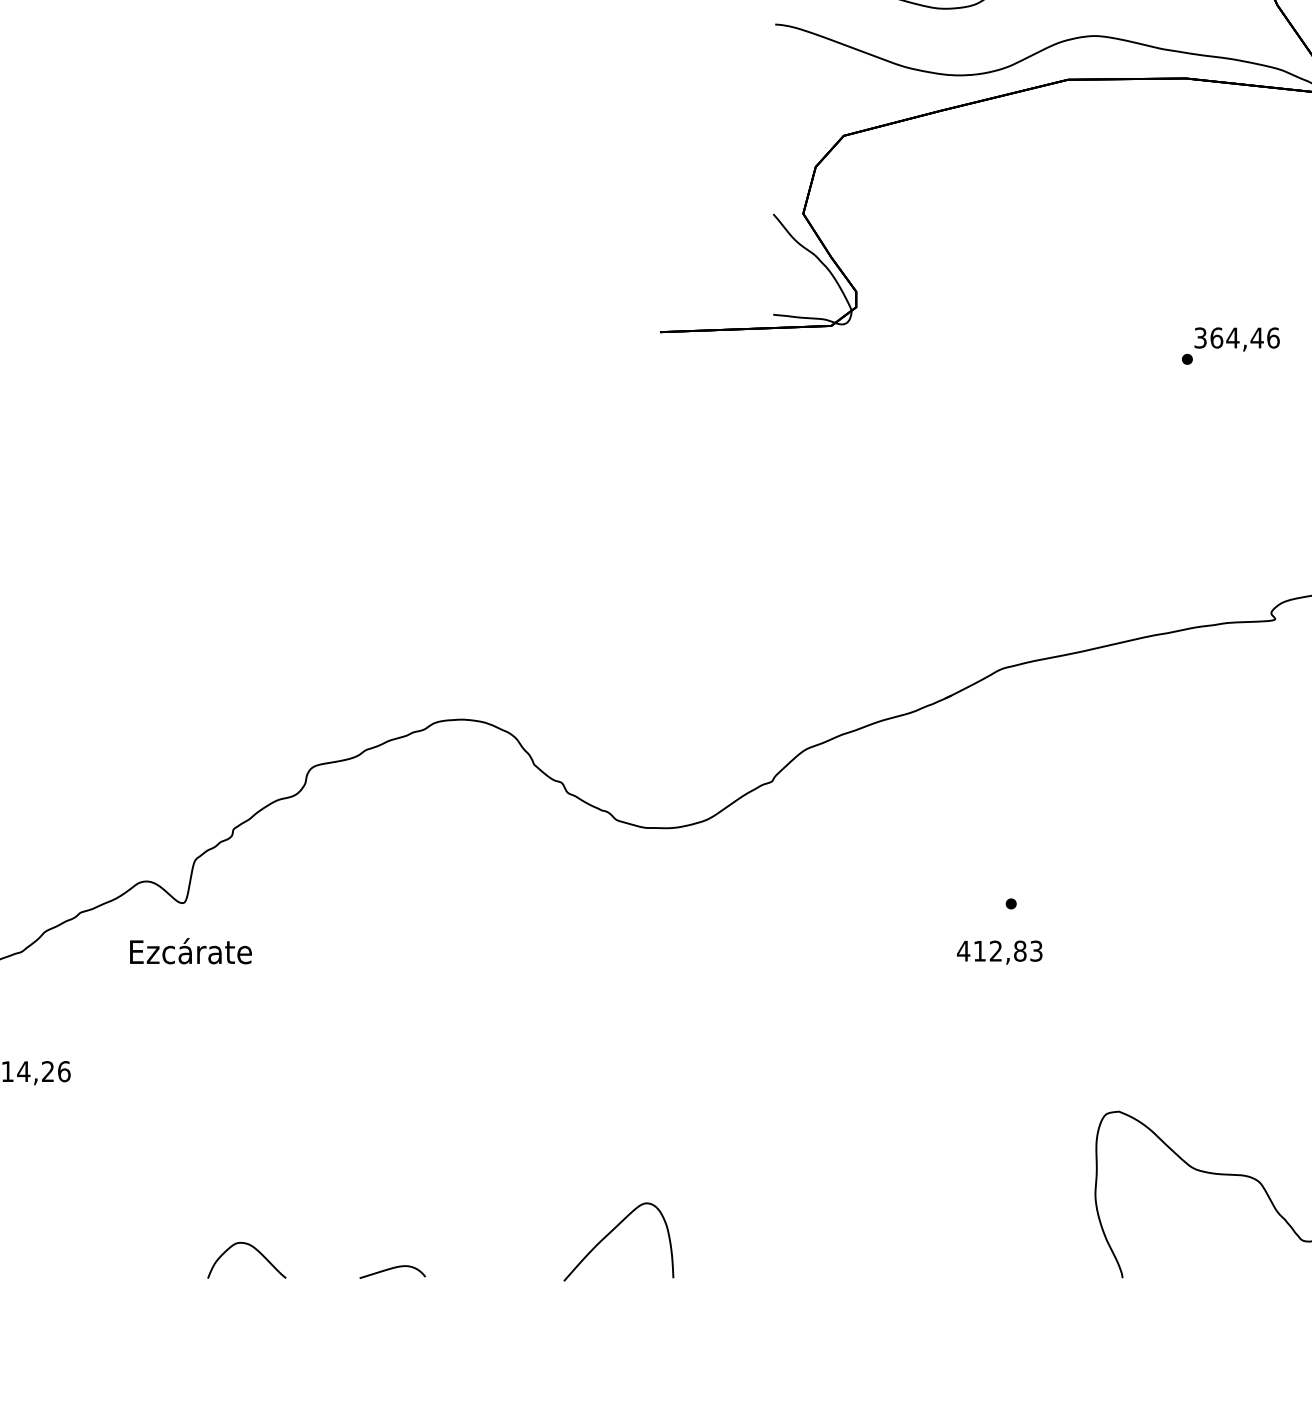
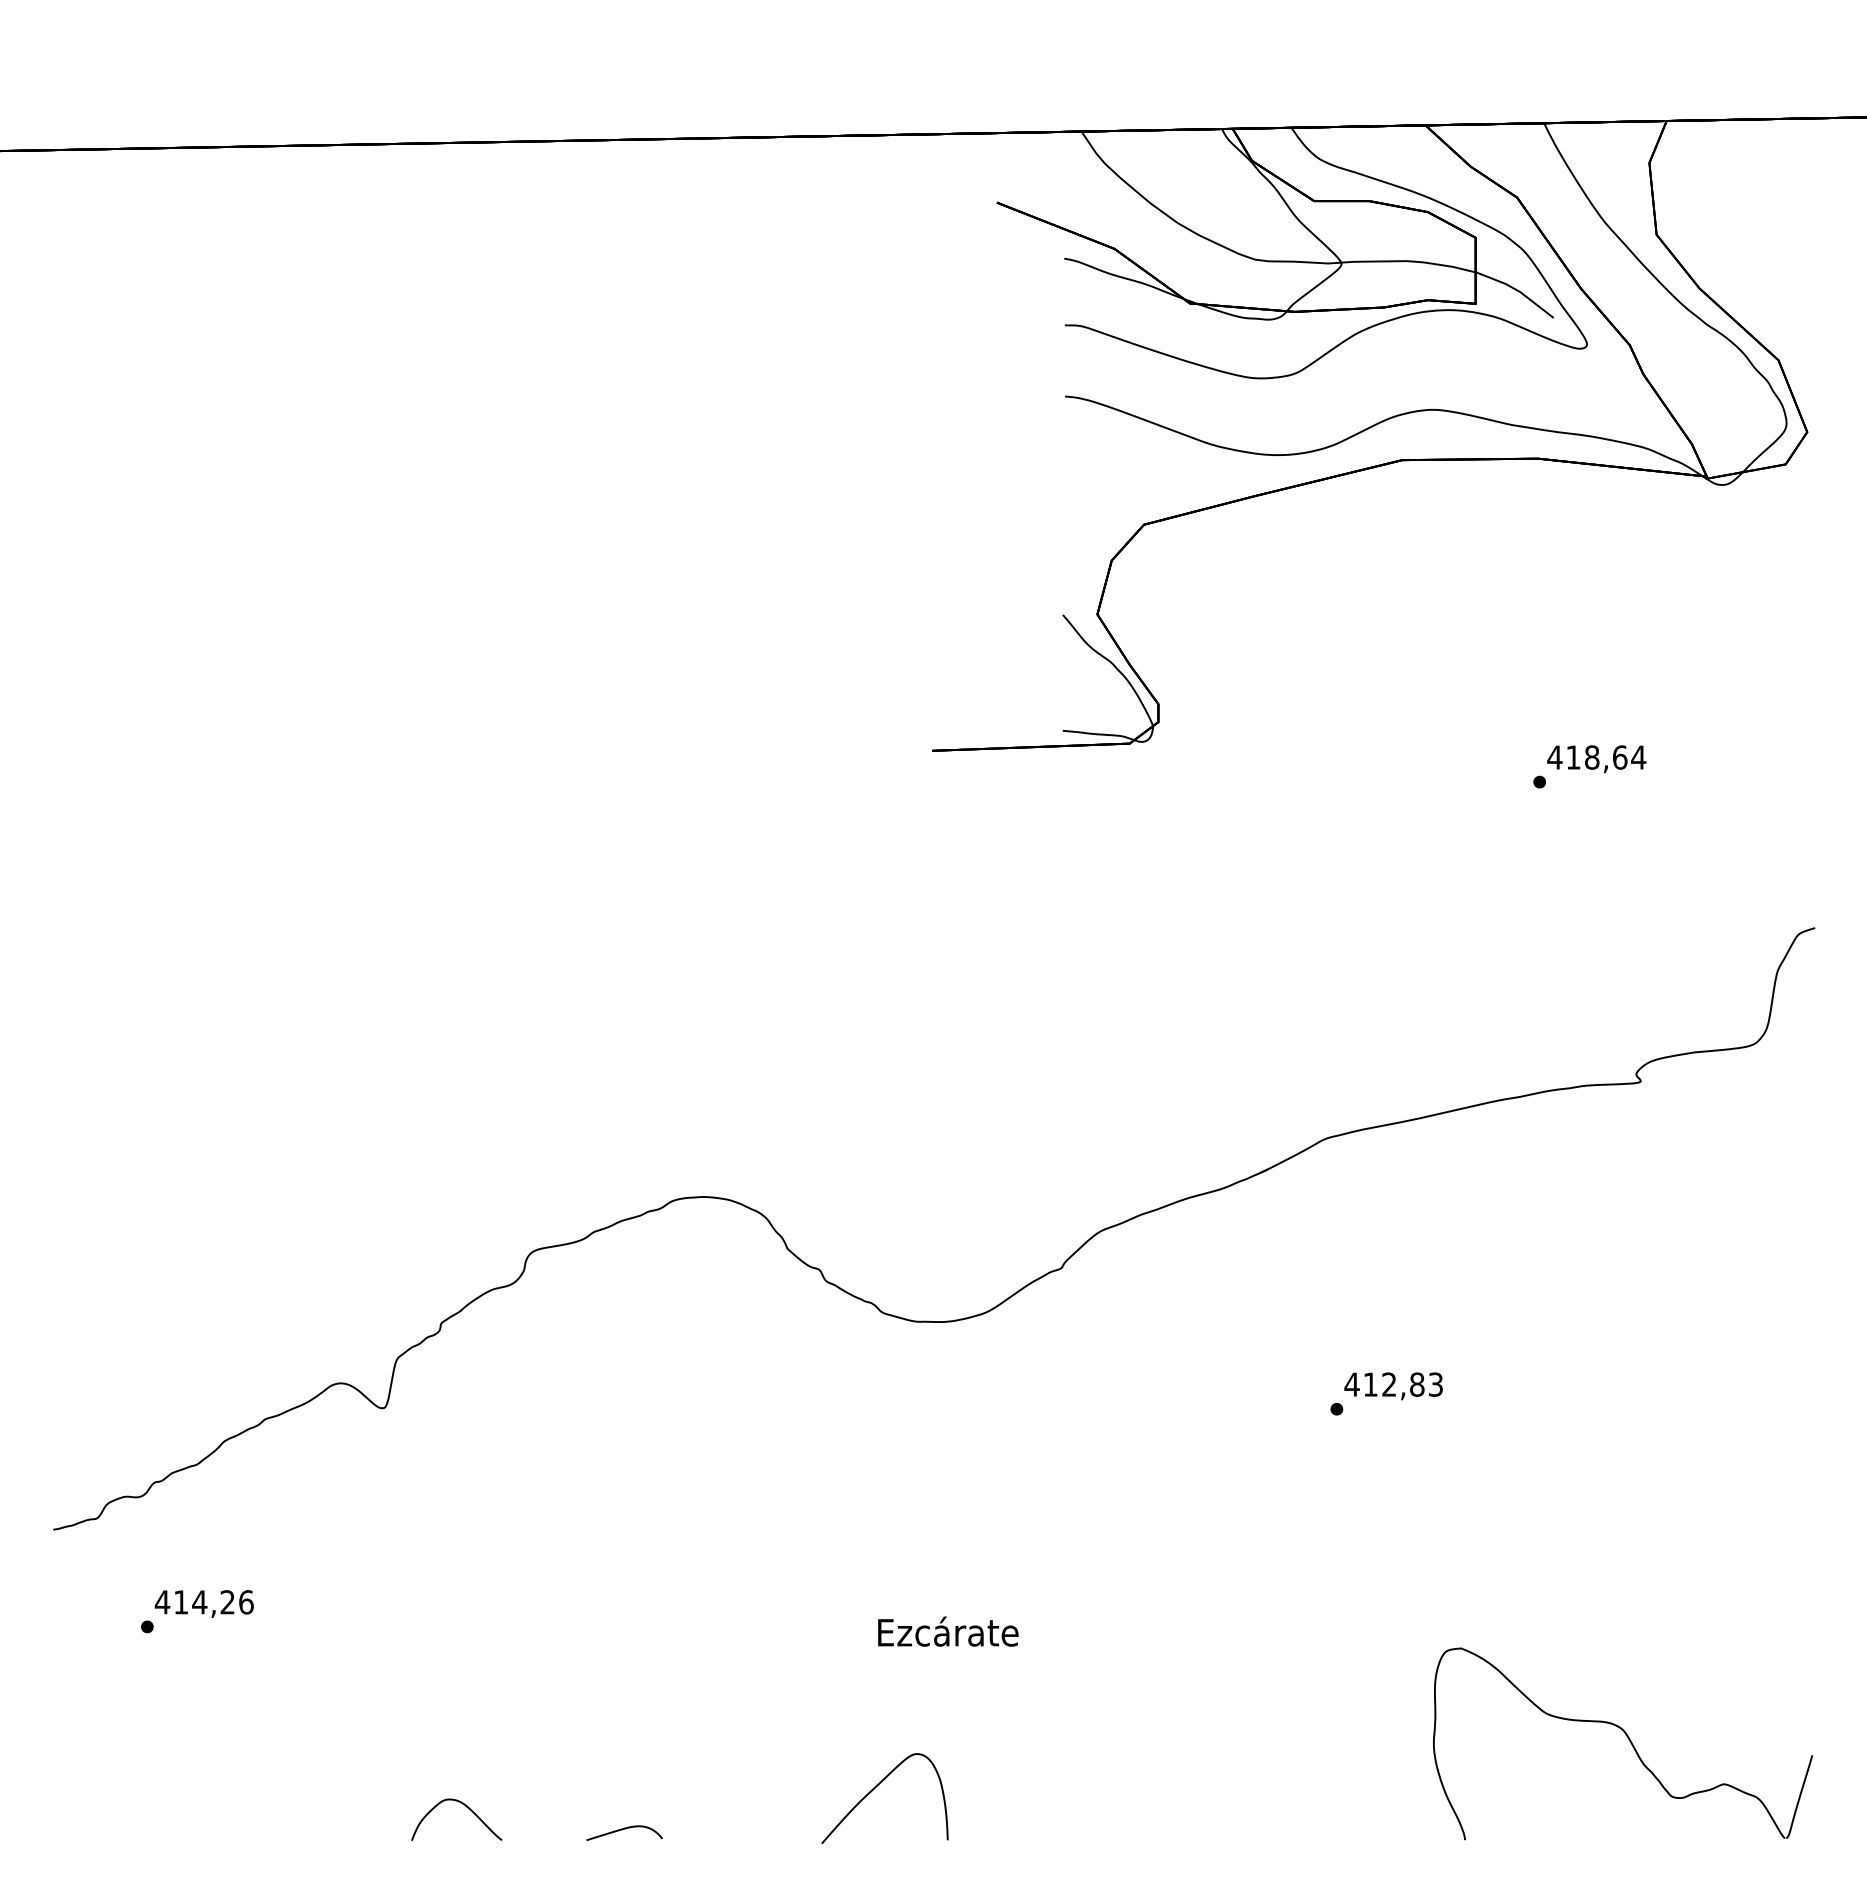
text: (1236, 337) -> (1596, 757), 364,46 -> 418,64
text: (191, 951) -> (948, 1631), moved
text: (999, 952) -> (1393, 1386), moved

